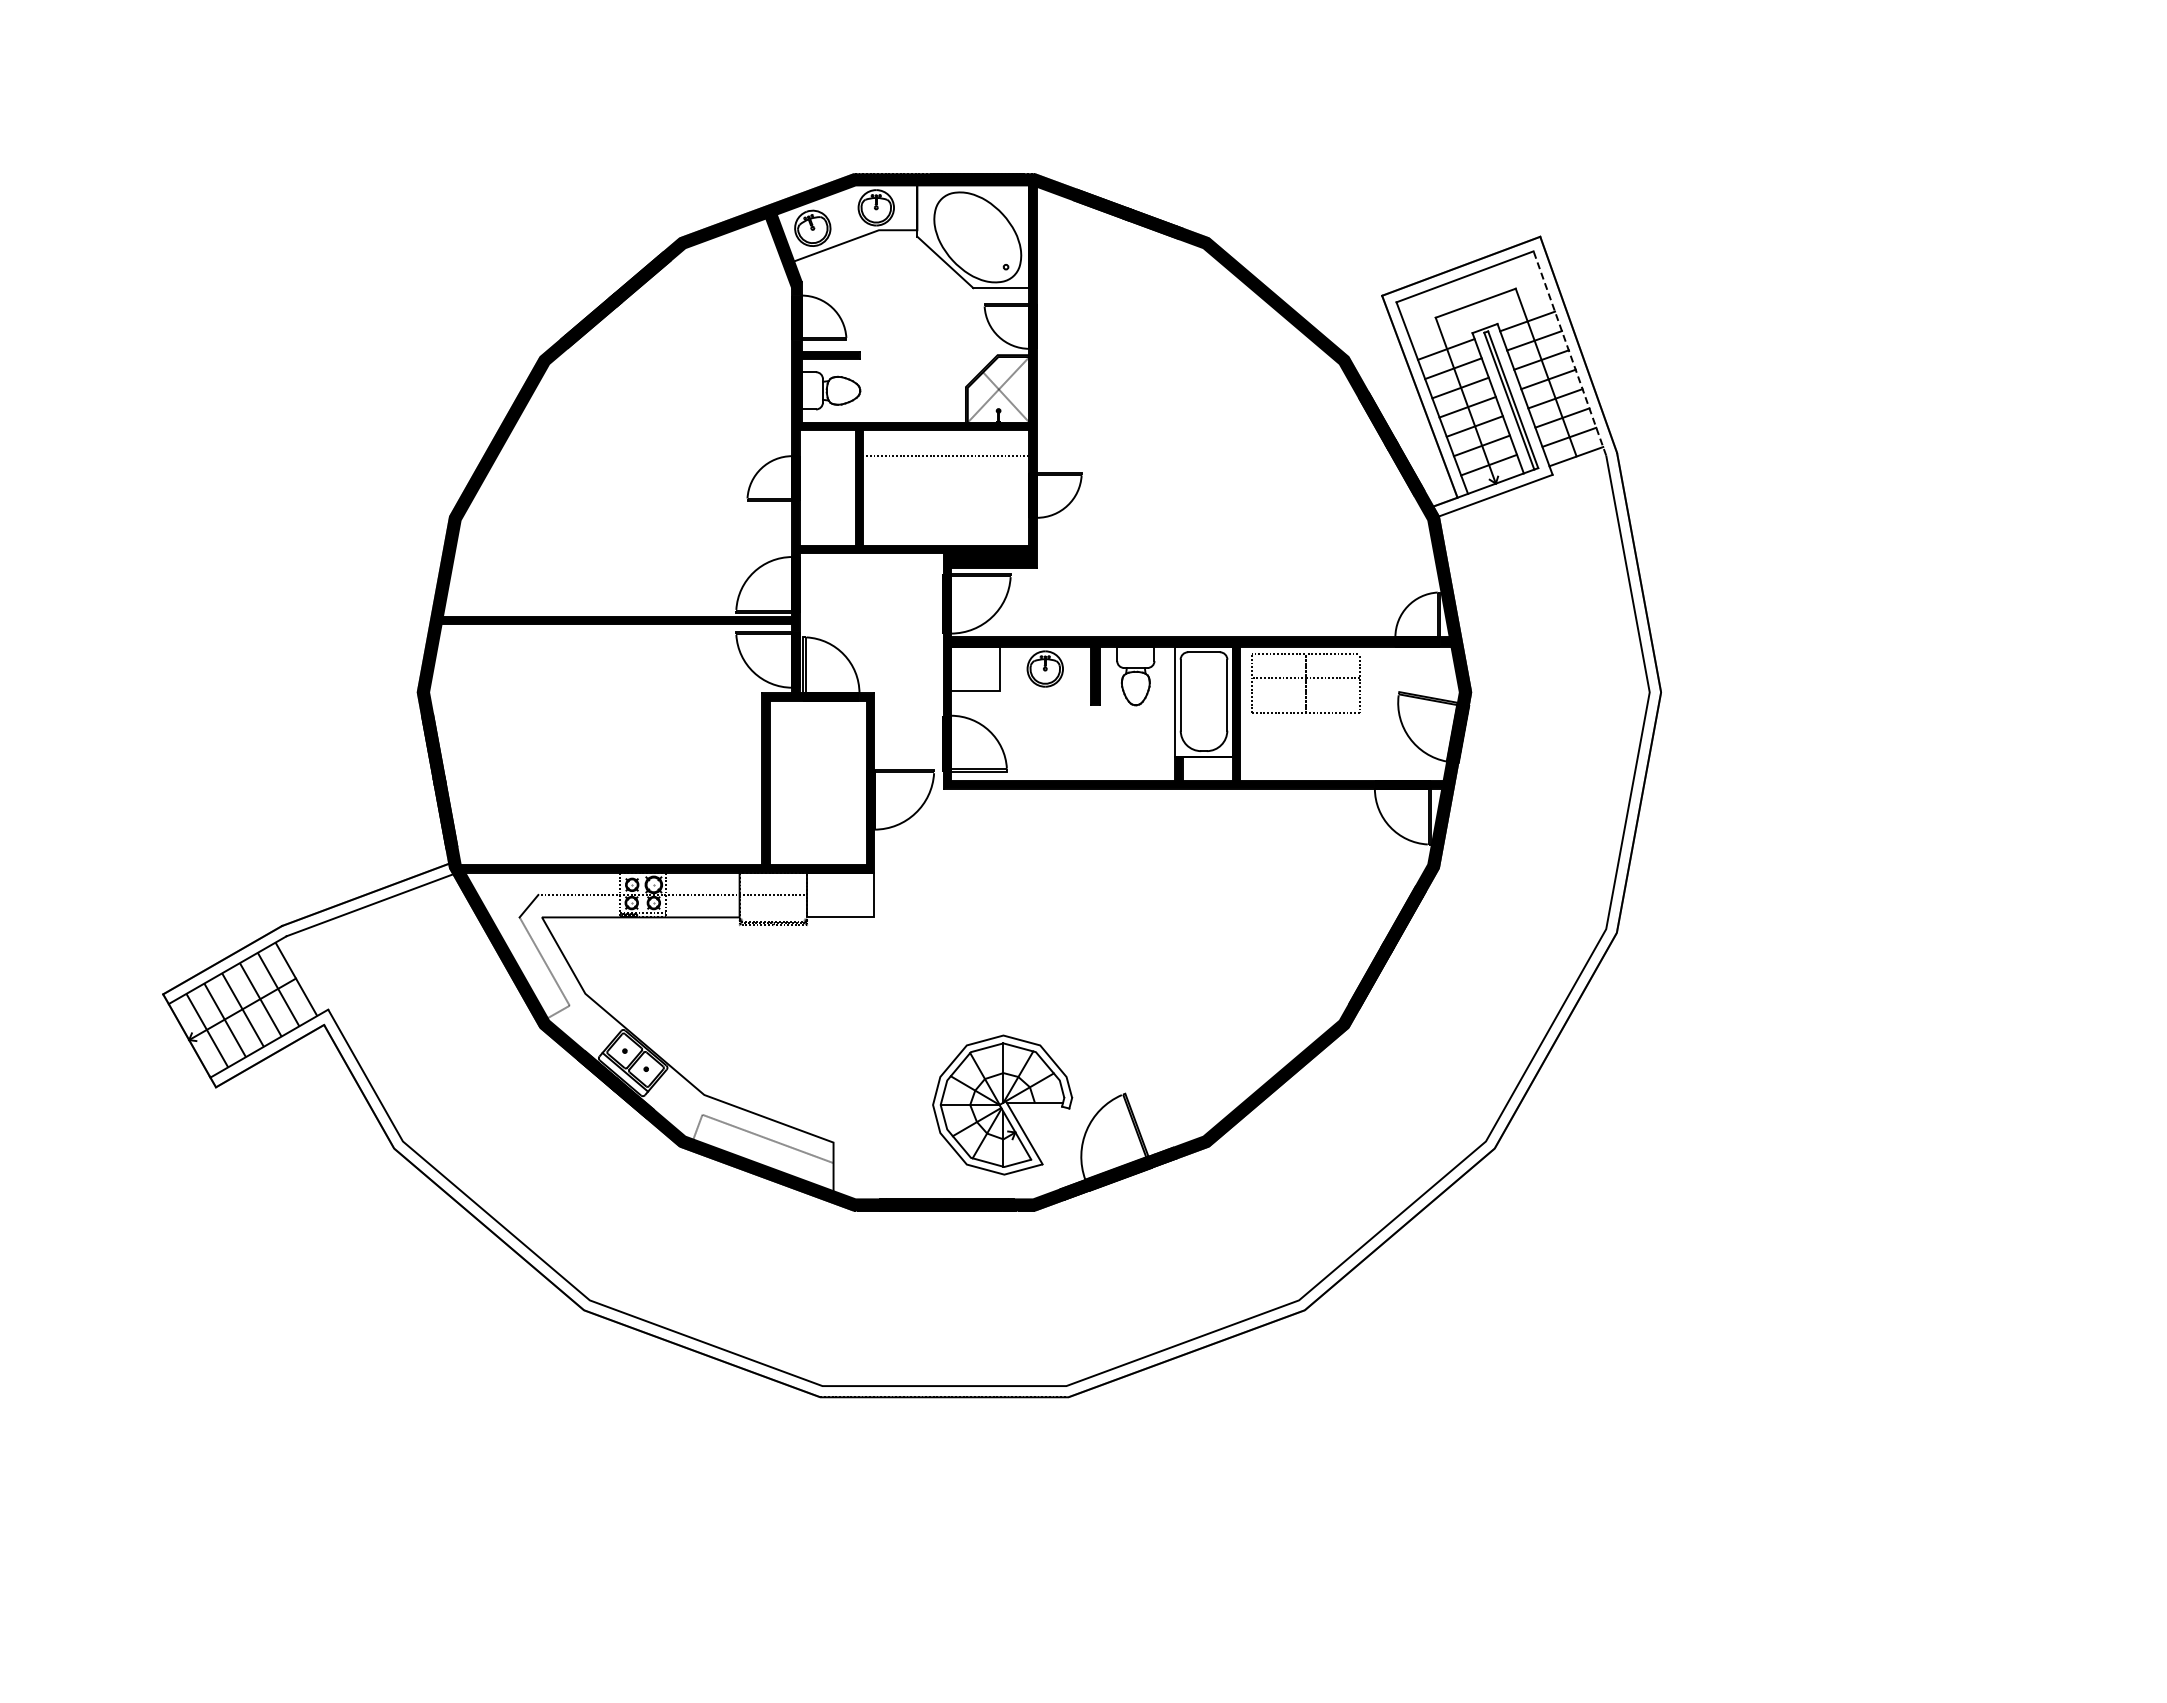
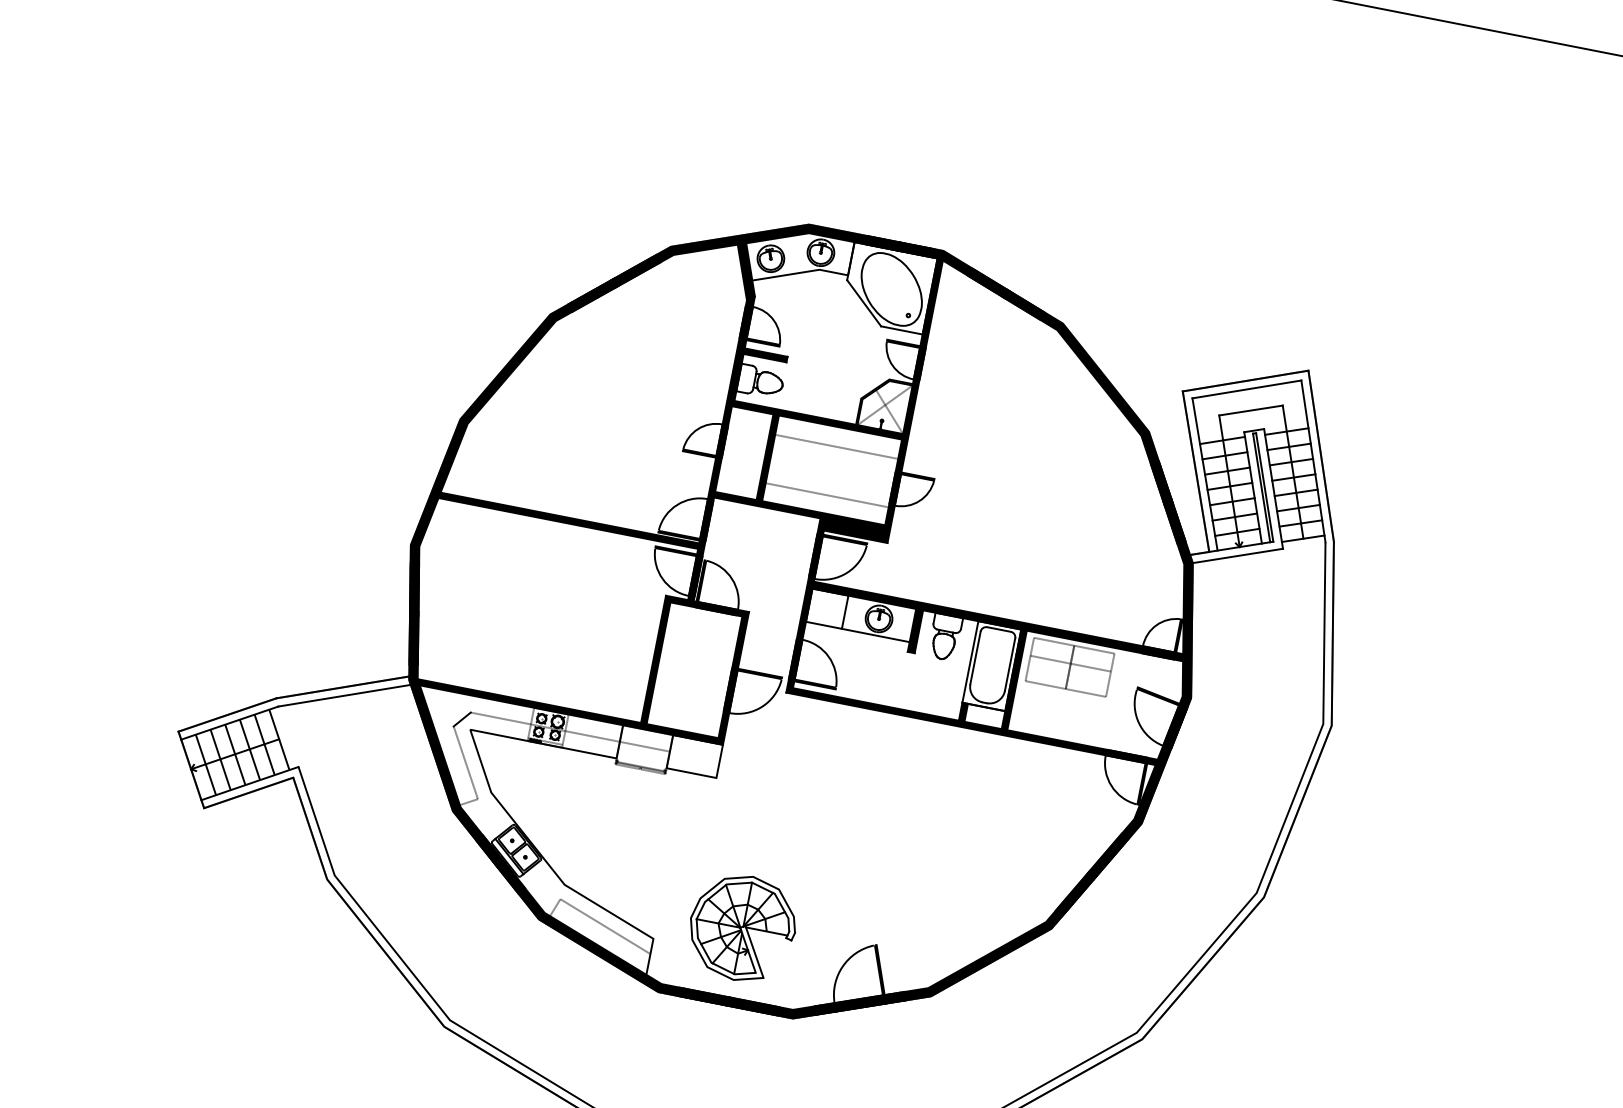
line: (1569, 353) -> (1313, 461), dashed -> solid
line: (946, 521) -> (827, 495), added
line: (1045, 691) -> (875, 635), added
part: (1002, 1104) -> (742, 927), moved

